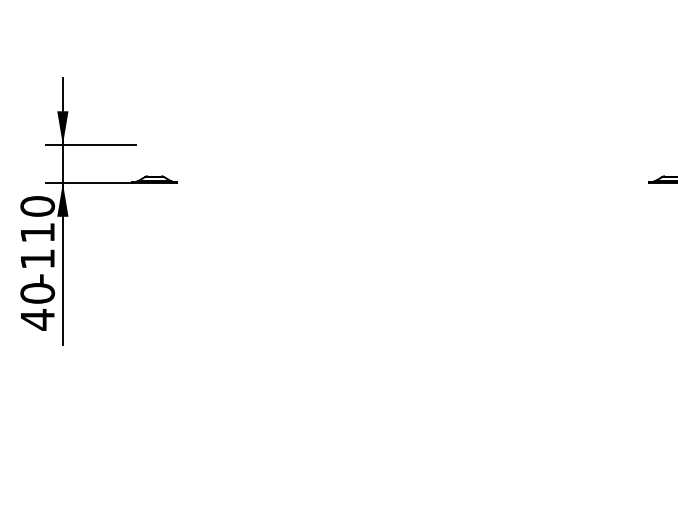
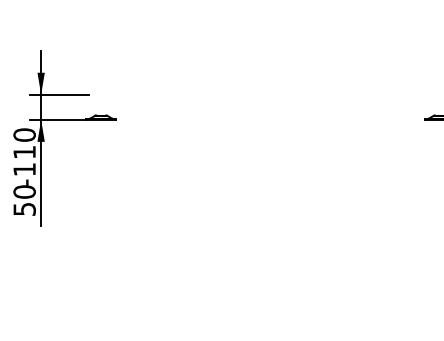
text: (37, 320) -> (24, 209), 40 -> 50

